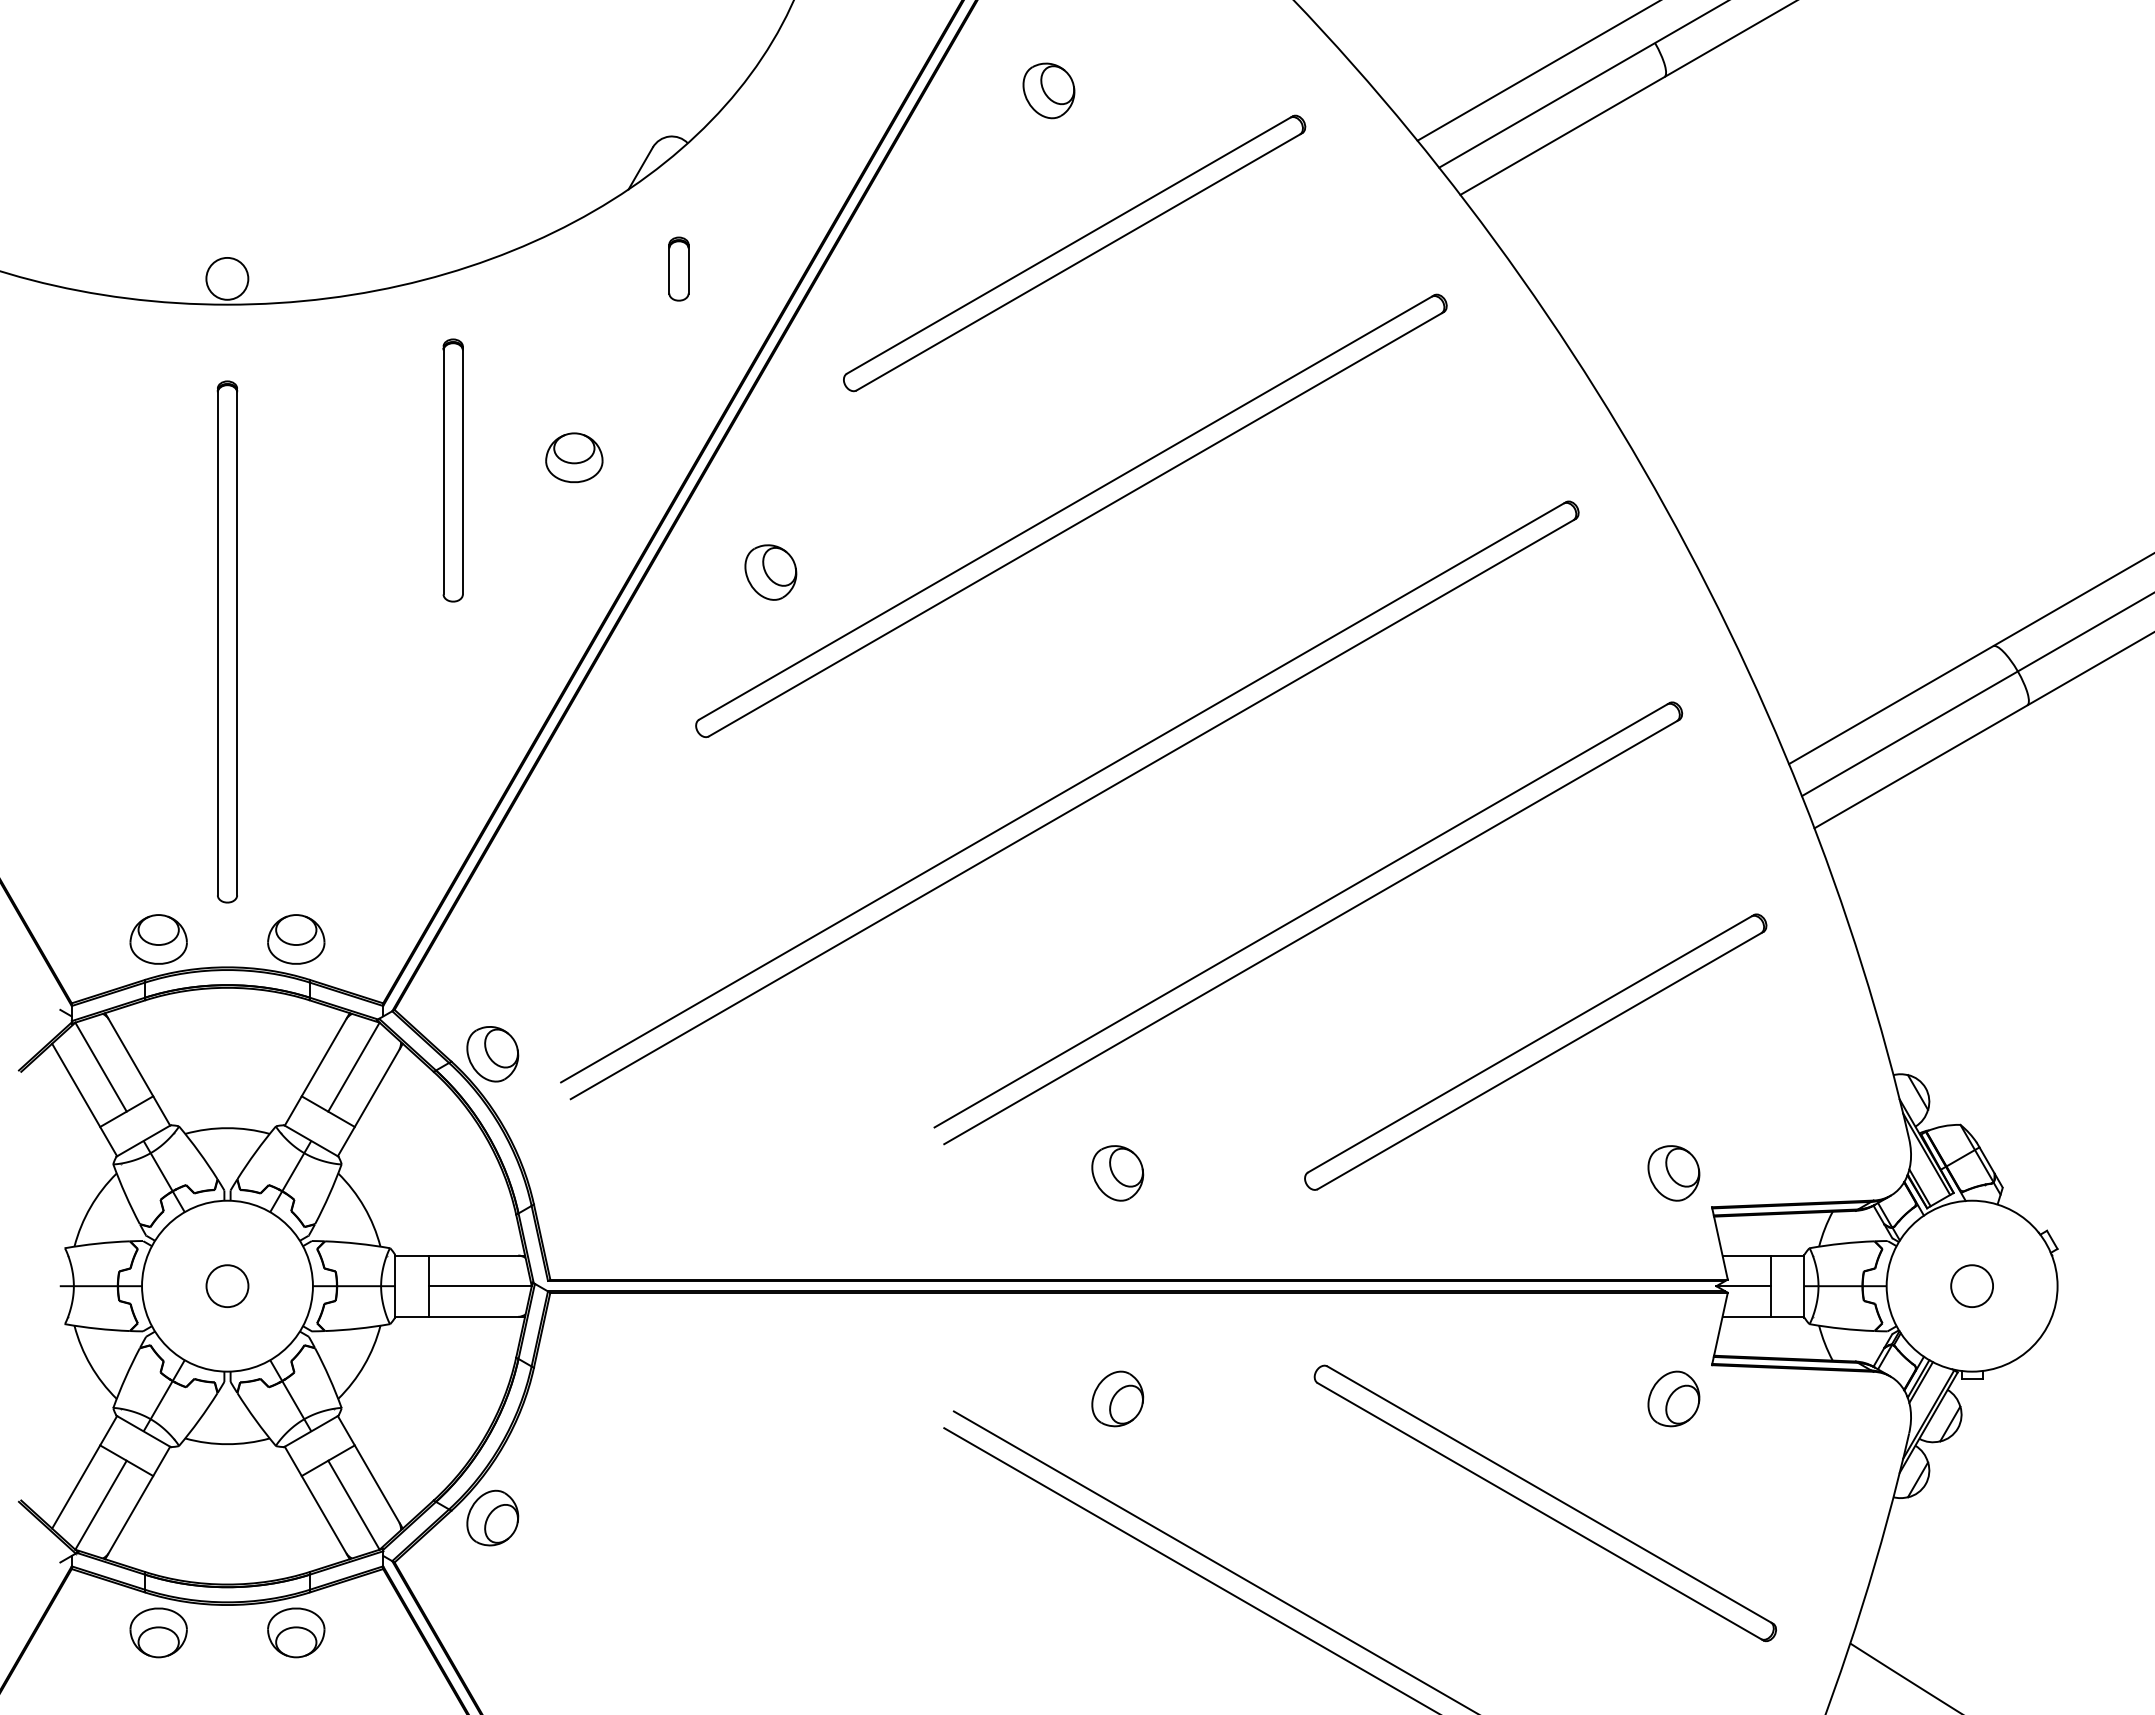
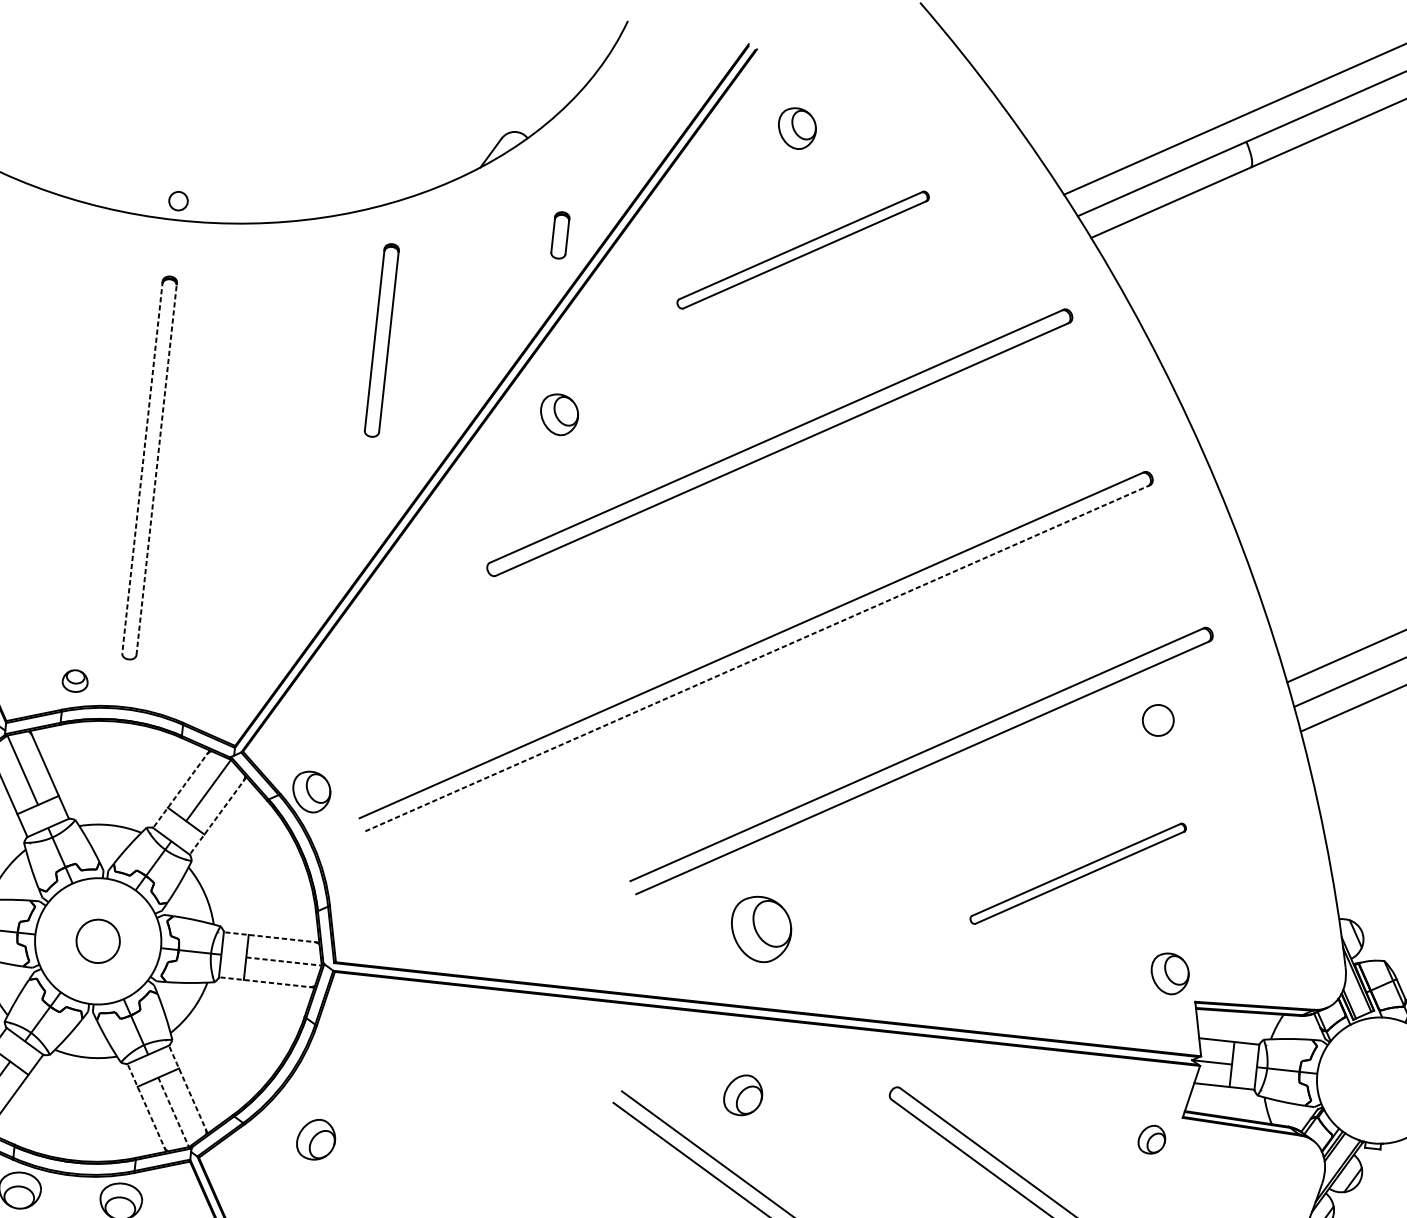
part: (1074, 253) -> (803, 250), size x0.7
part: (678, 268) -> (560, 234), moved
circle: (227, 278) -> (178, 200), size x0.6
part: (574, 457) -> (419, 360), removed
part: (452, 470) -> (381, 340), moved
part: (770, 572) -> (559, 414), moved
line: (237, 641) -> (157, 468), solid -> dashed
line: (217, 642) -> (142, 467), solid -> dashed
line: (1073, 808) -> (757, 657), solid -> dashed
part: (158, 939) -> (75, 681), size x0.6
part: (296, 939) -> (176, 692), removed
part: (1535, 1051) -> (1078, 873), size x0.6
line: (317, 1069) -> (181, 789), solid -> dashed
line: (370, 1100) -> (218, 816), solid -> dashed
part: (1117, 1173) -> (761, 929), size x1.6
line: (460, 1255) -> (271, 937), solid -> dashed
circle: (1971, 1285) -> (1157, 719), moved
circle: (227, 1286) -> (98, 941), size x1.4
line: (480, 1286) -> (284, 961), solid -> dashed
line: (460, 1316) -> (267, 982), solid -> dashed
part: (1673, 1398) -> (1151, 1139), size x0.7
line: (370, 1472) -> (188, 1089), solid -> dashed
line: (317, 1503) -> (147, 1108), solid -> dashed
line: (354, 1505) -> (174, 1112), solid -> dashed
part: (492, 1517) -> (316, 1139), moved

